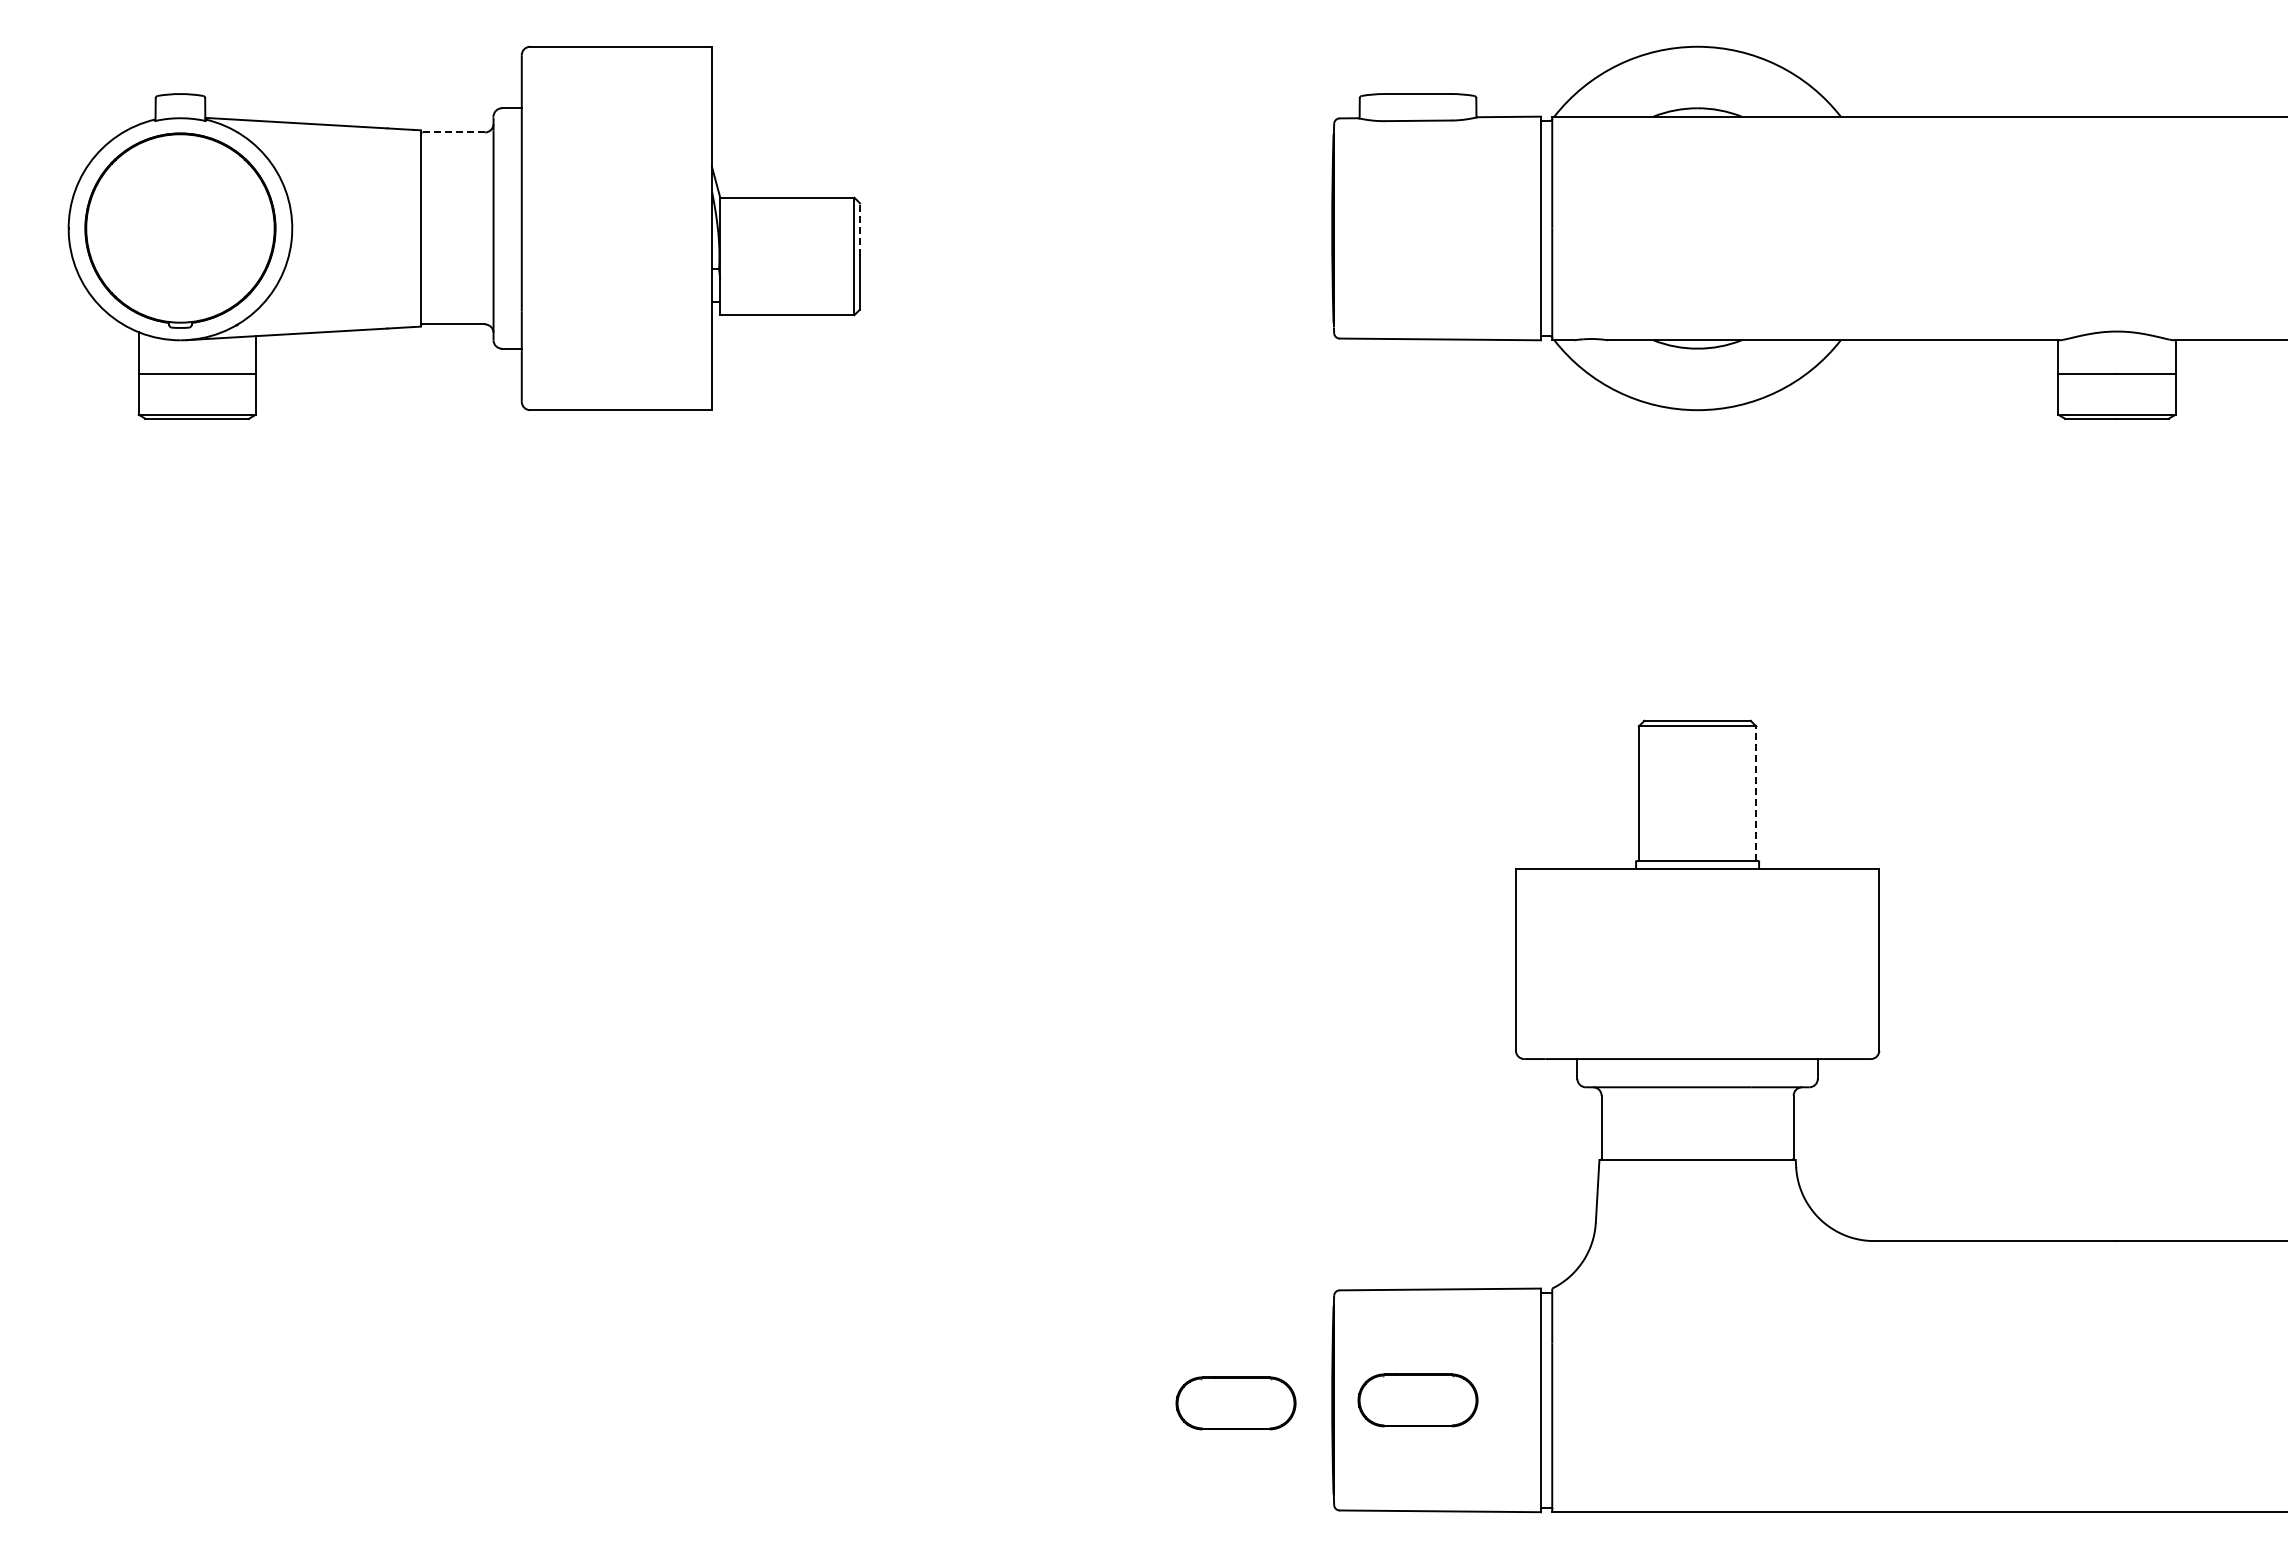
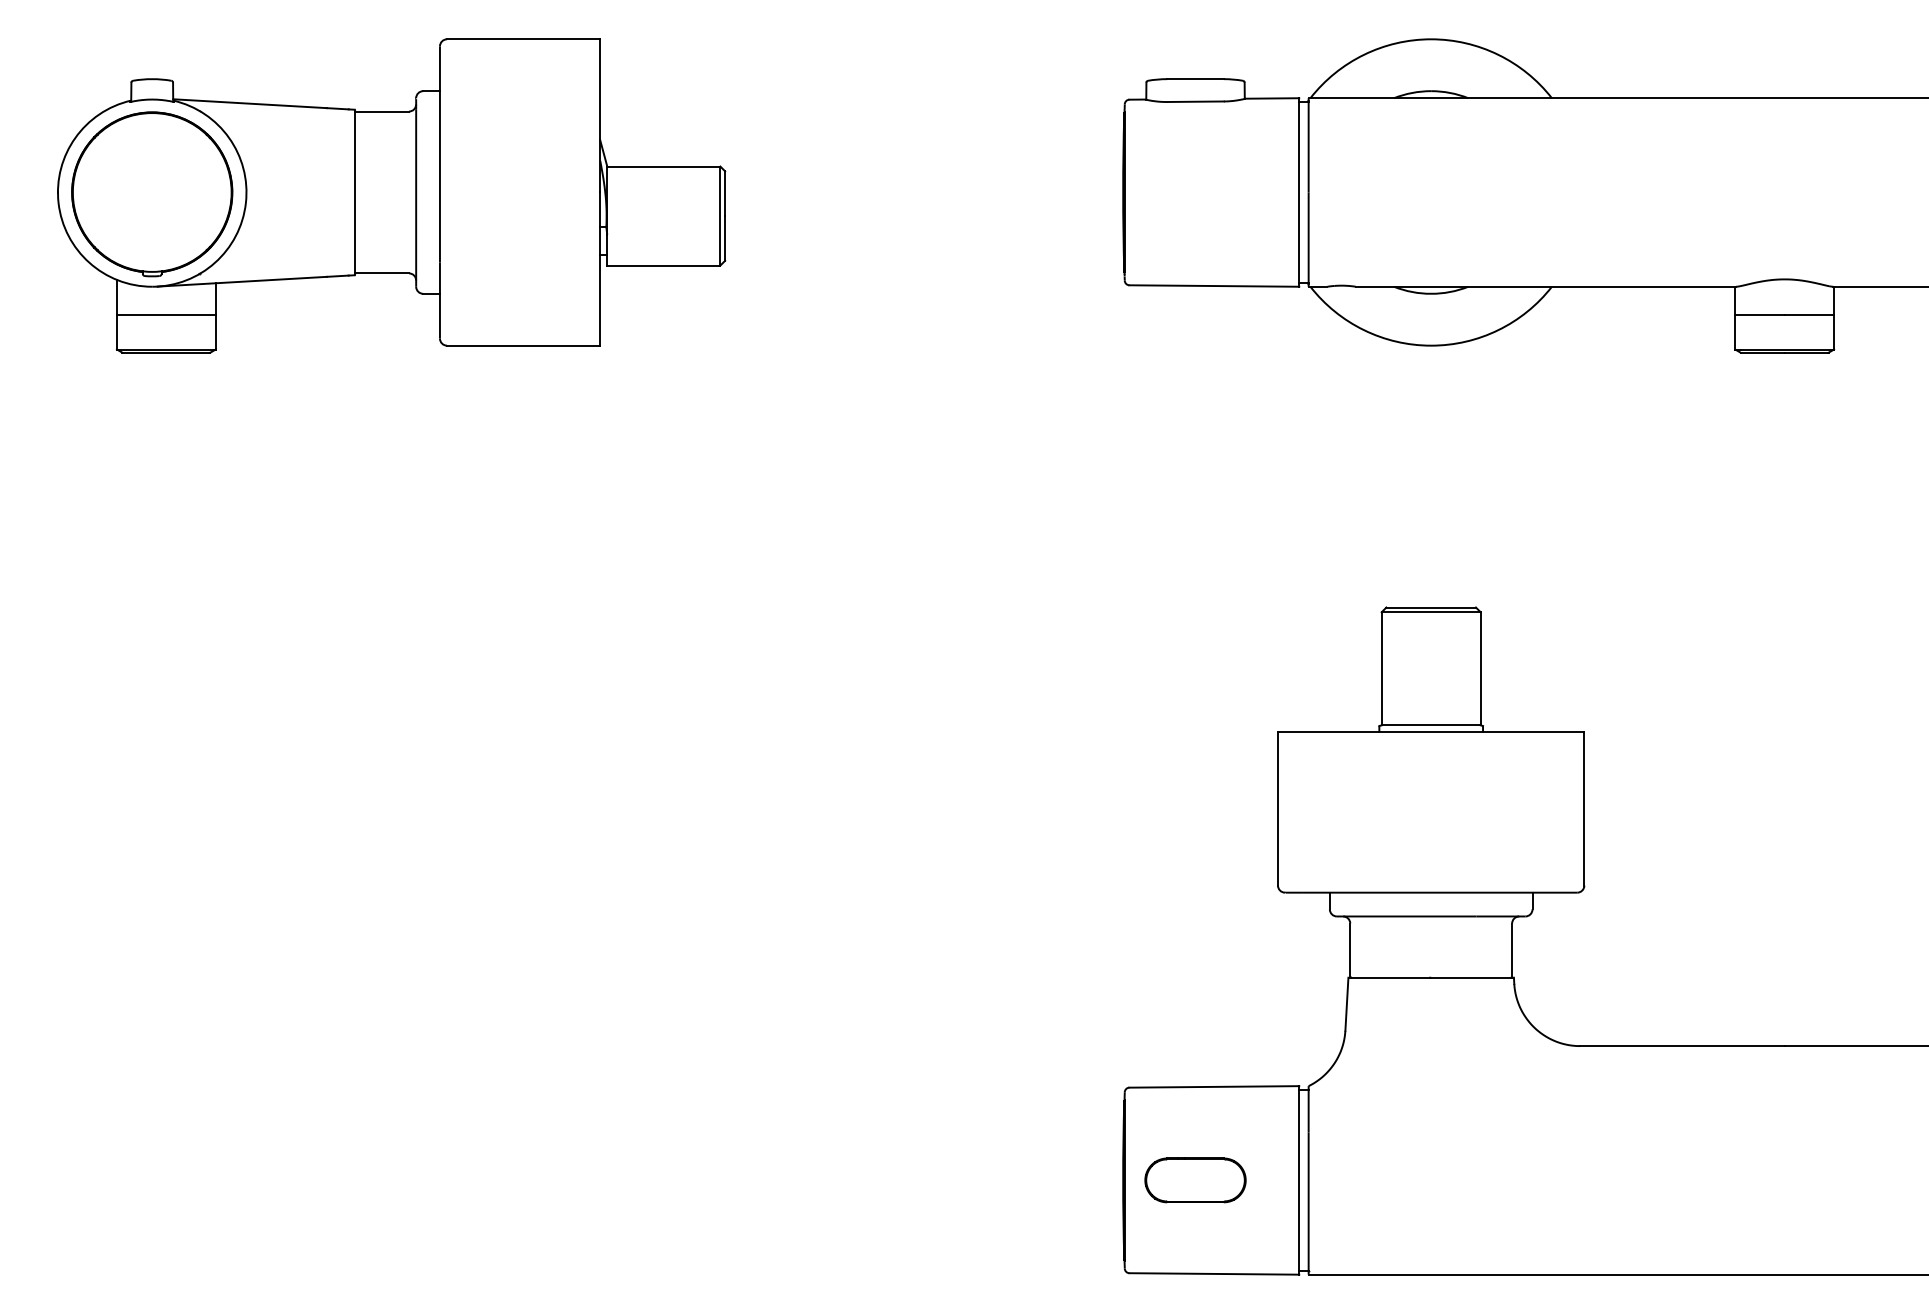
line: (453, 132) -> (382, 111), dashed -> solid
line: (860, 229) -> (725, 193), dashed -> solid
line: (1756, 793) -> (1480, 668), dashed -> solid
part: (1235, 1403) -> (1041, 1183), removed

